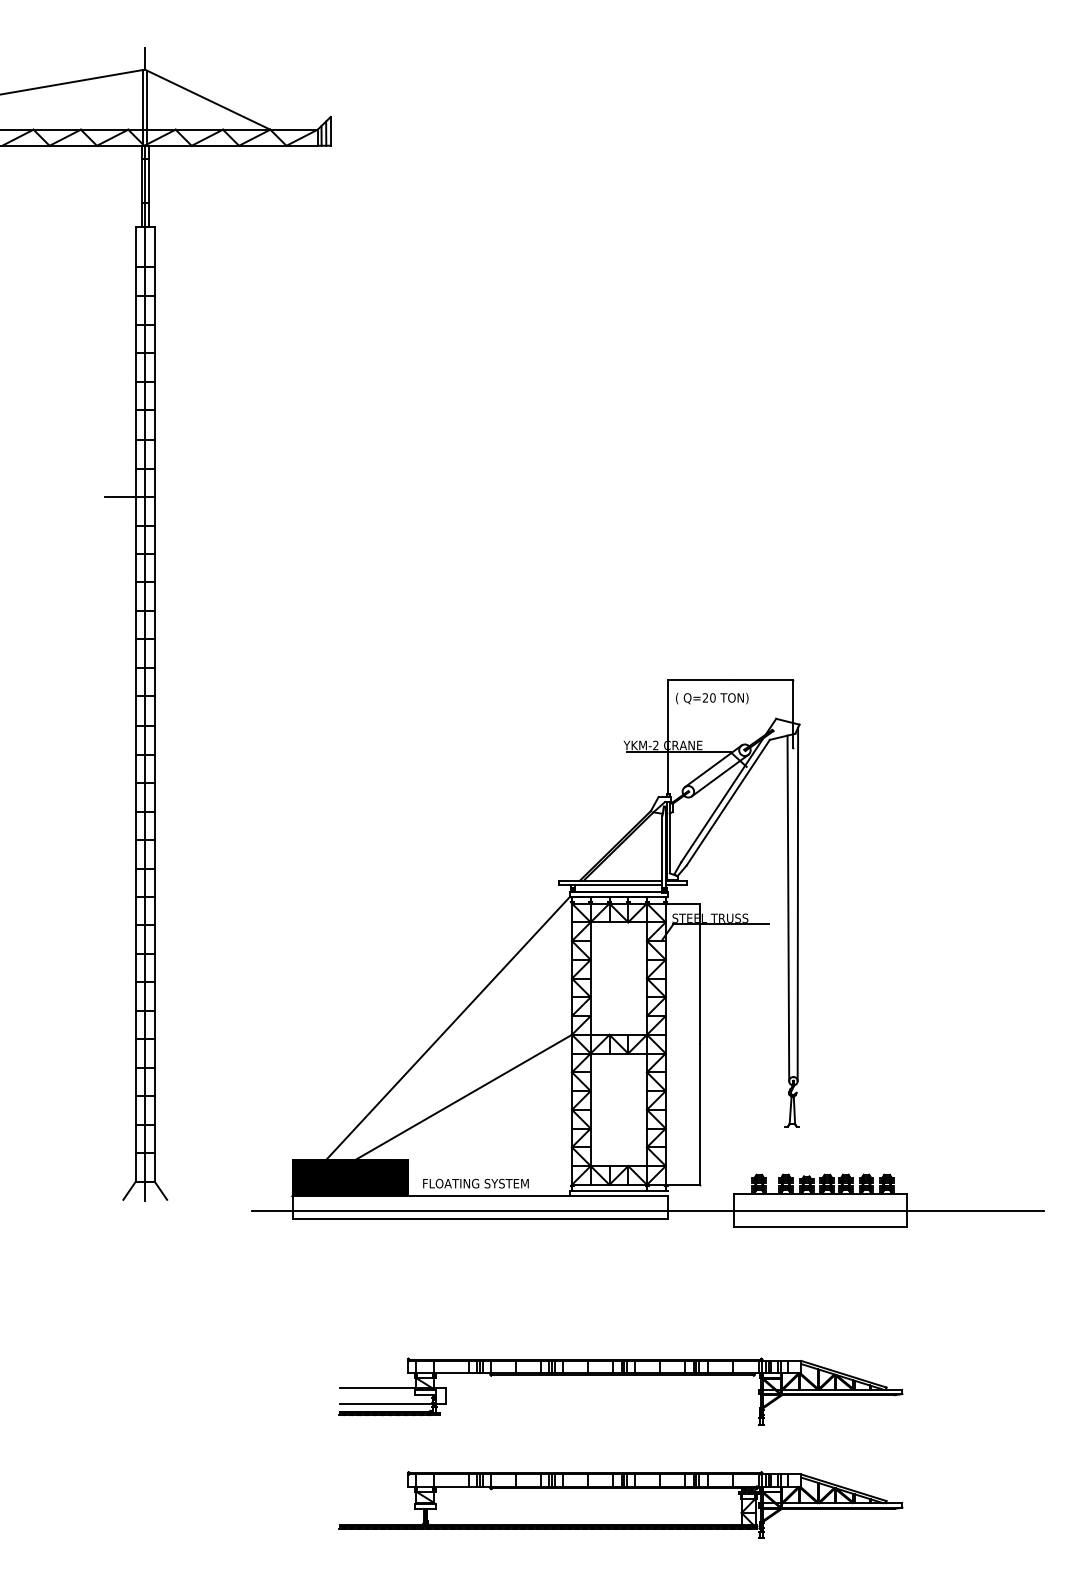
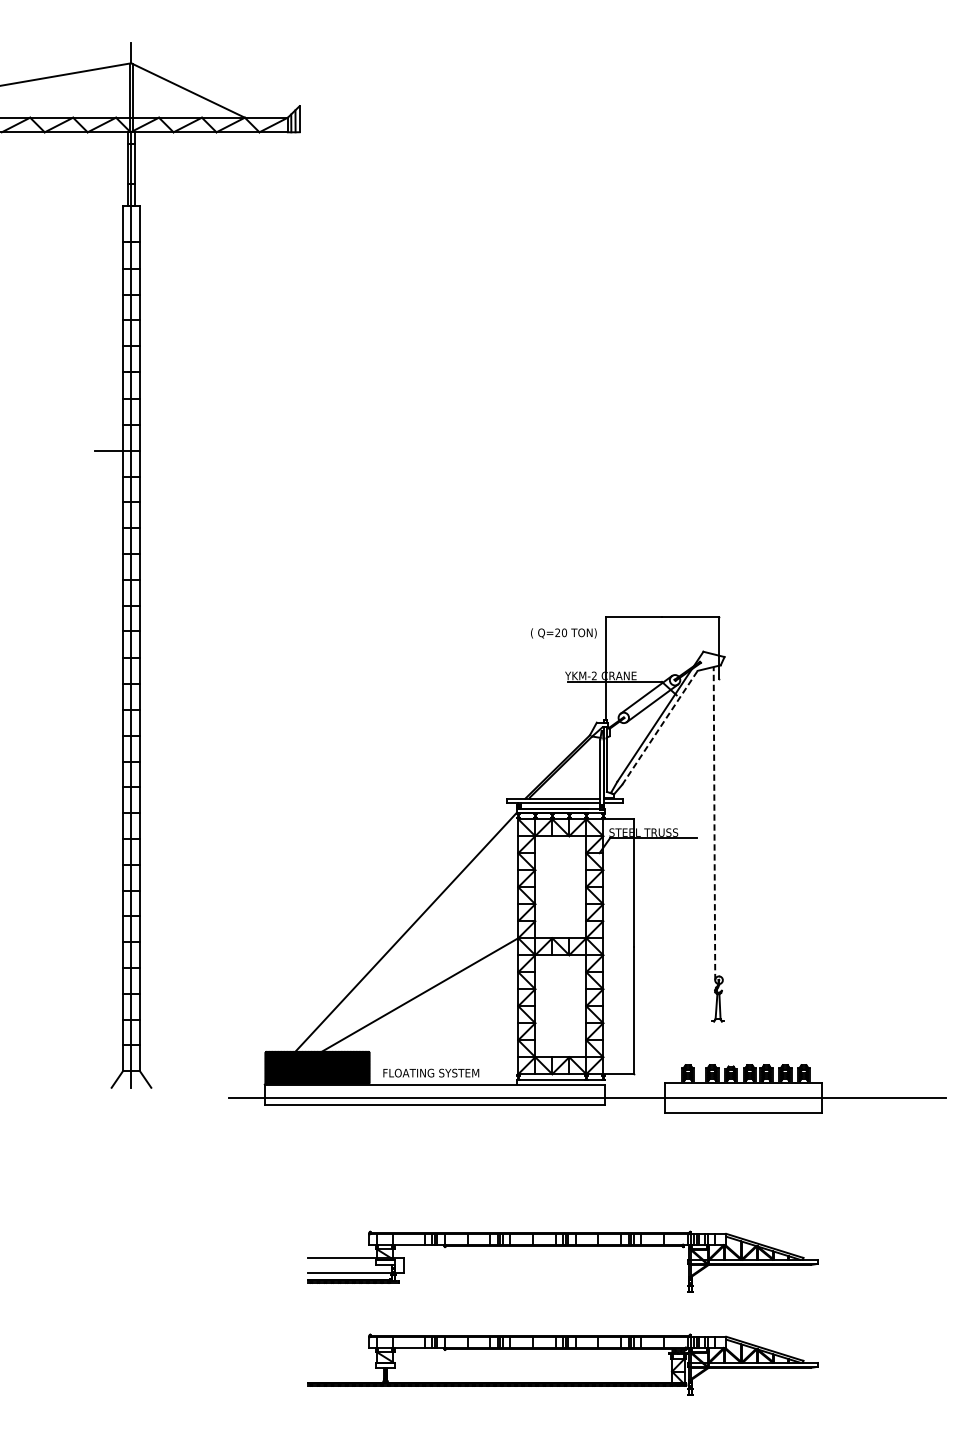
text: (712, 698) -> (564, 633), moved
line: (728, 802) -> (660, 727), solid -> dashed
line: (797, 904) -> (722, 820), removed
line: (788, 908) -> (714, 823), solid -> dashed

